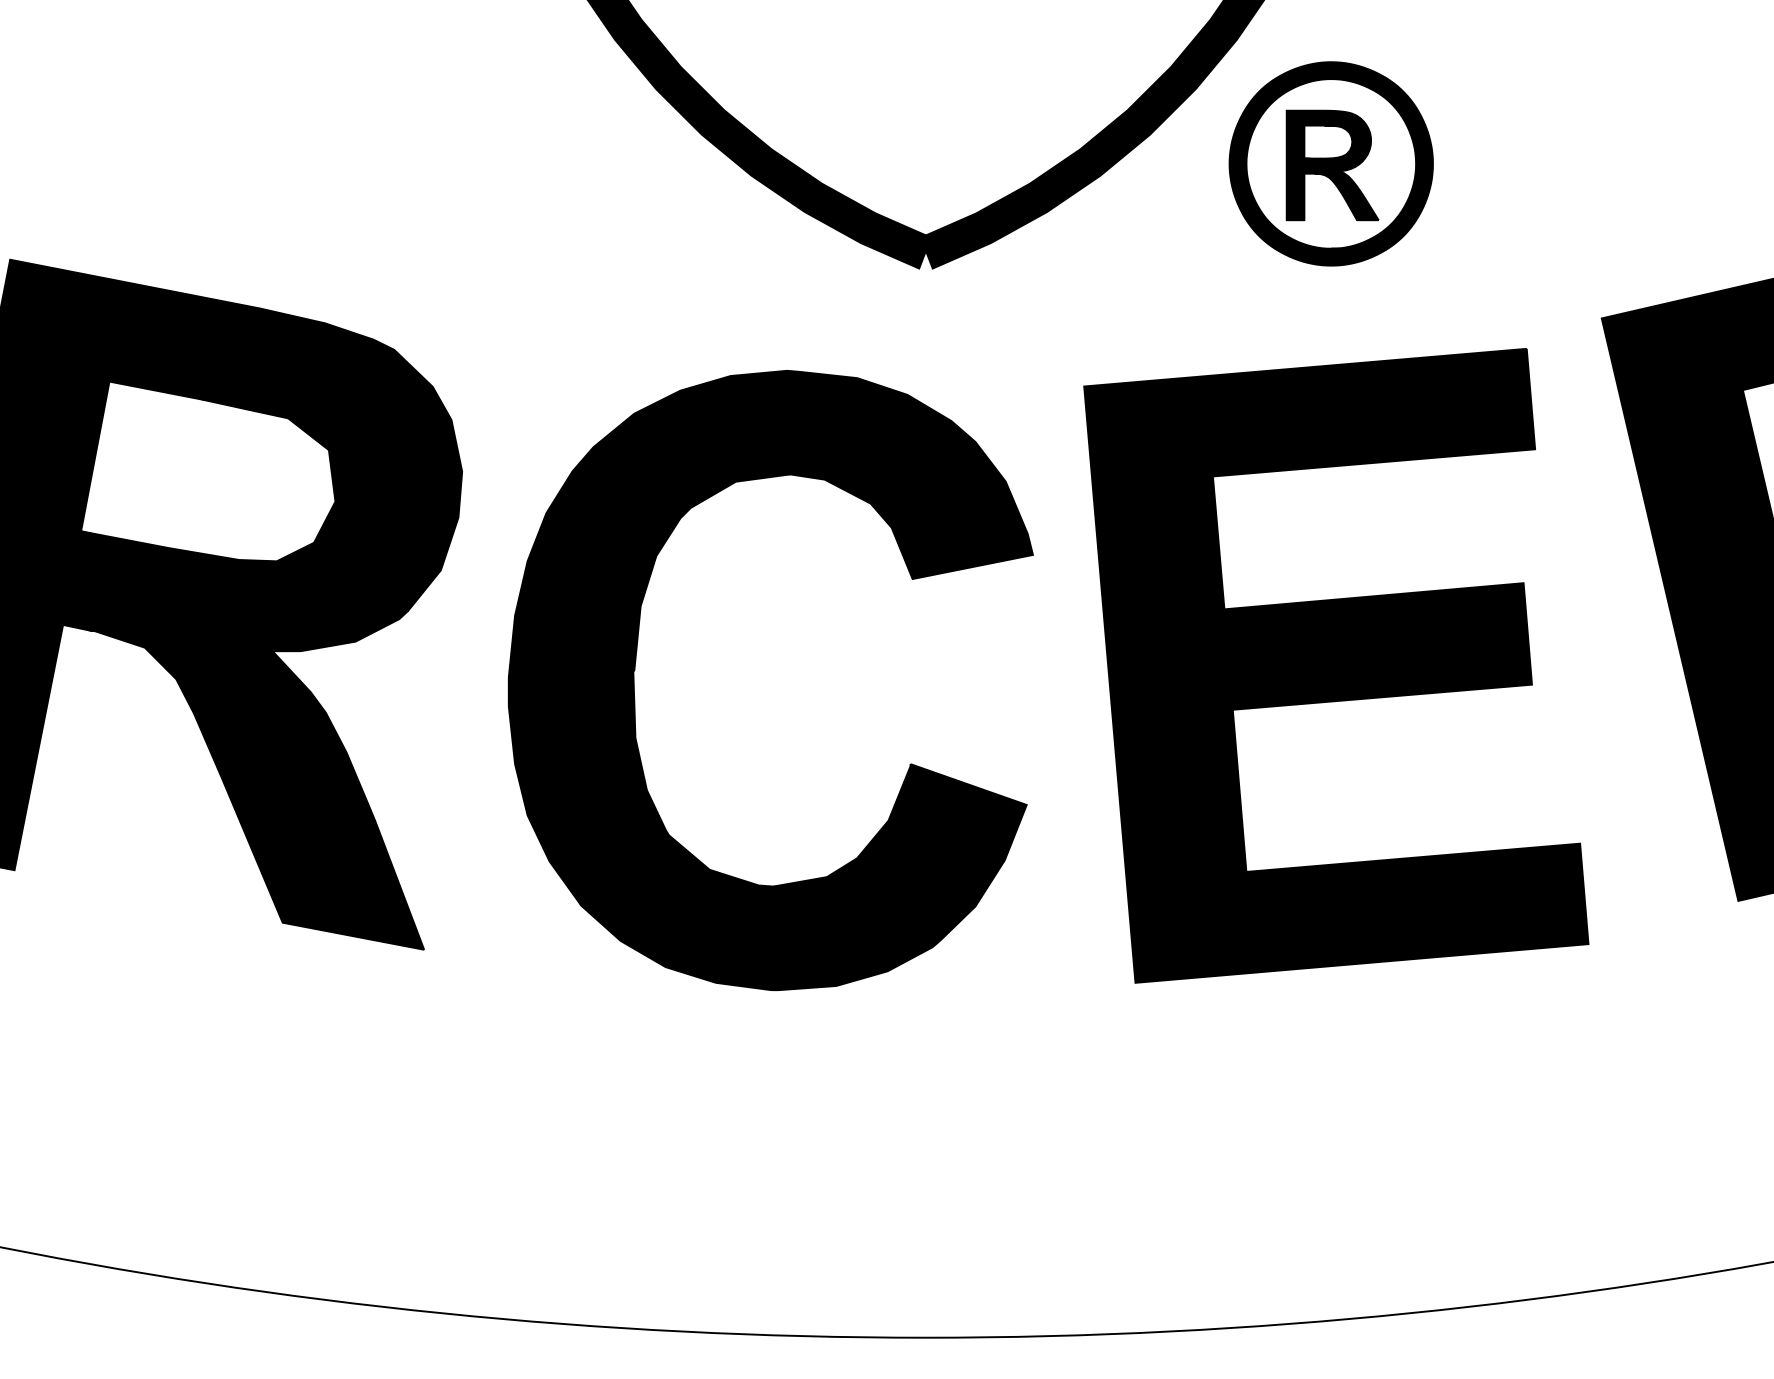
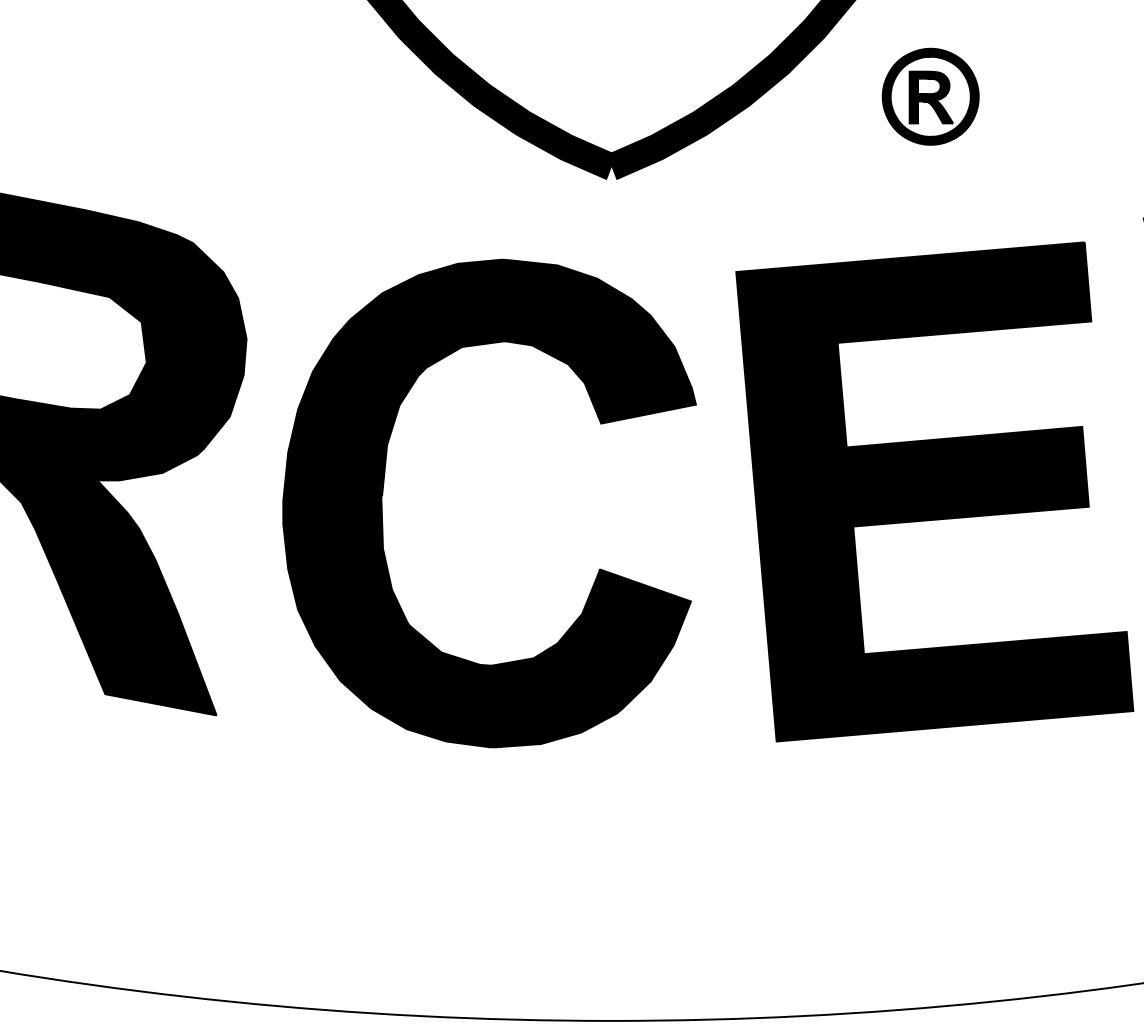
part: (1330, 163) -> (930, 96), size x0.6

